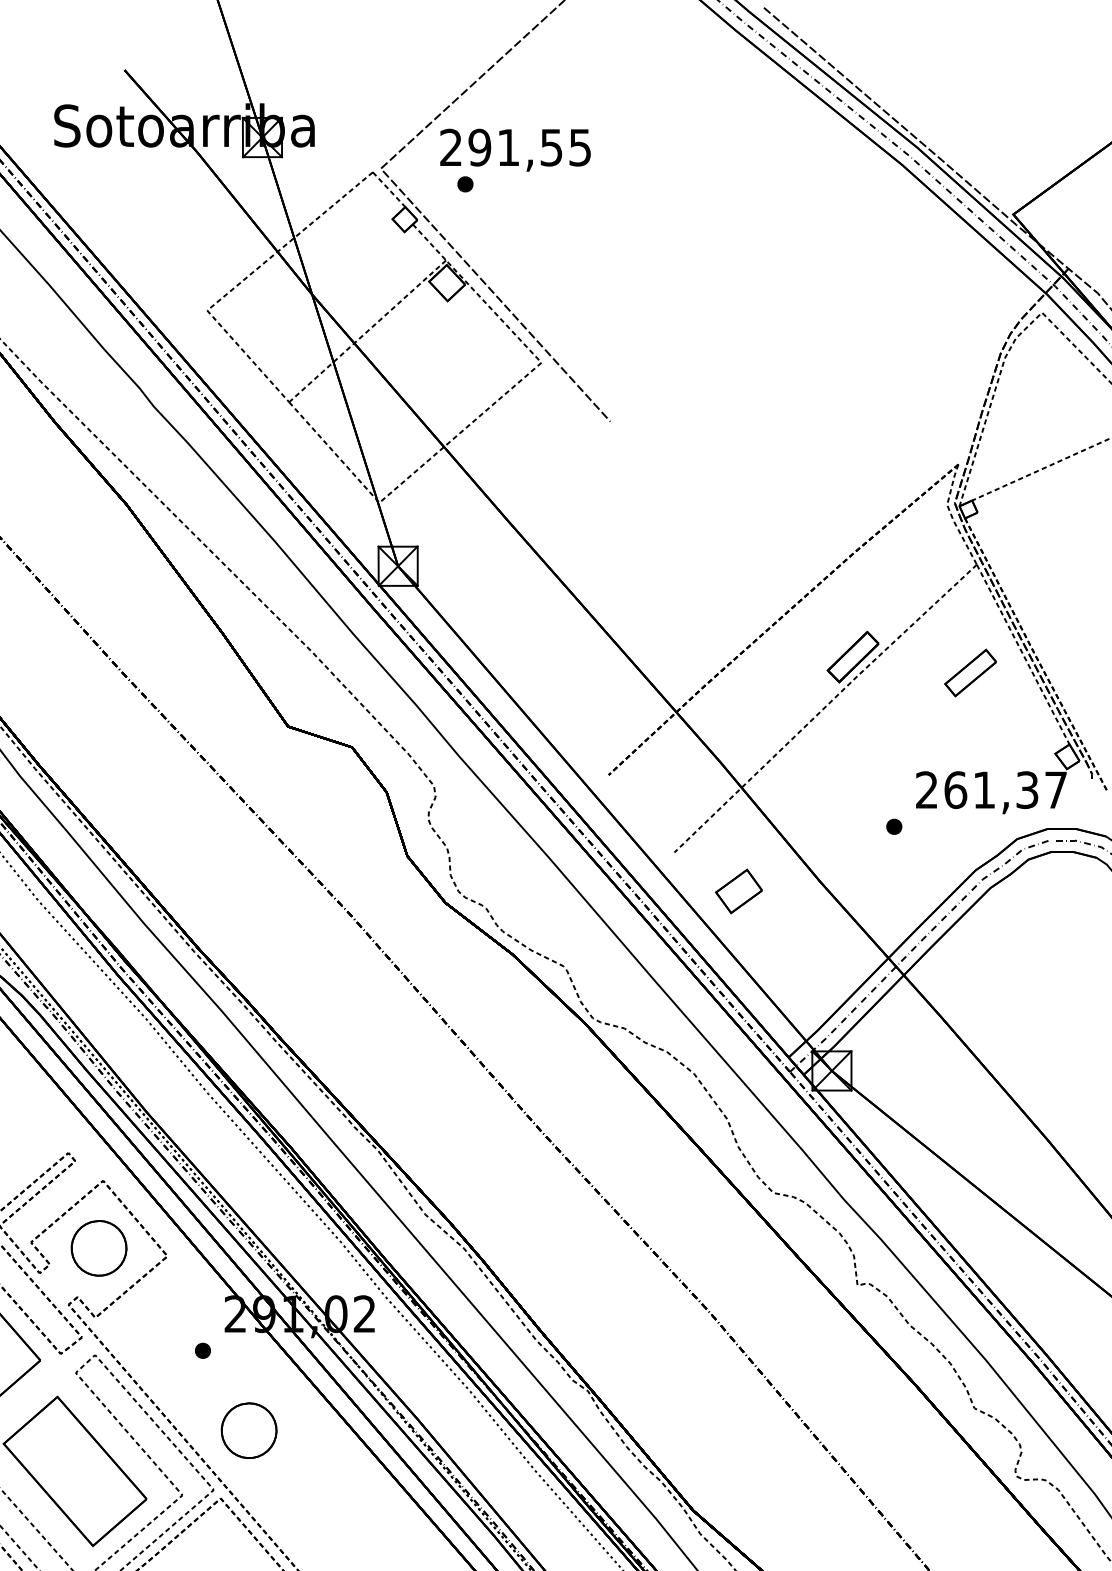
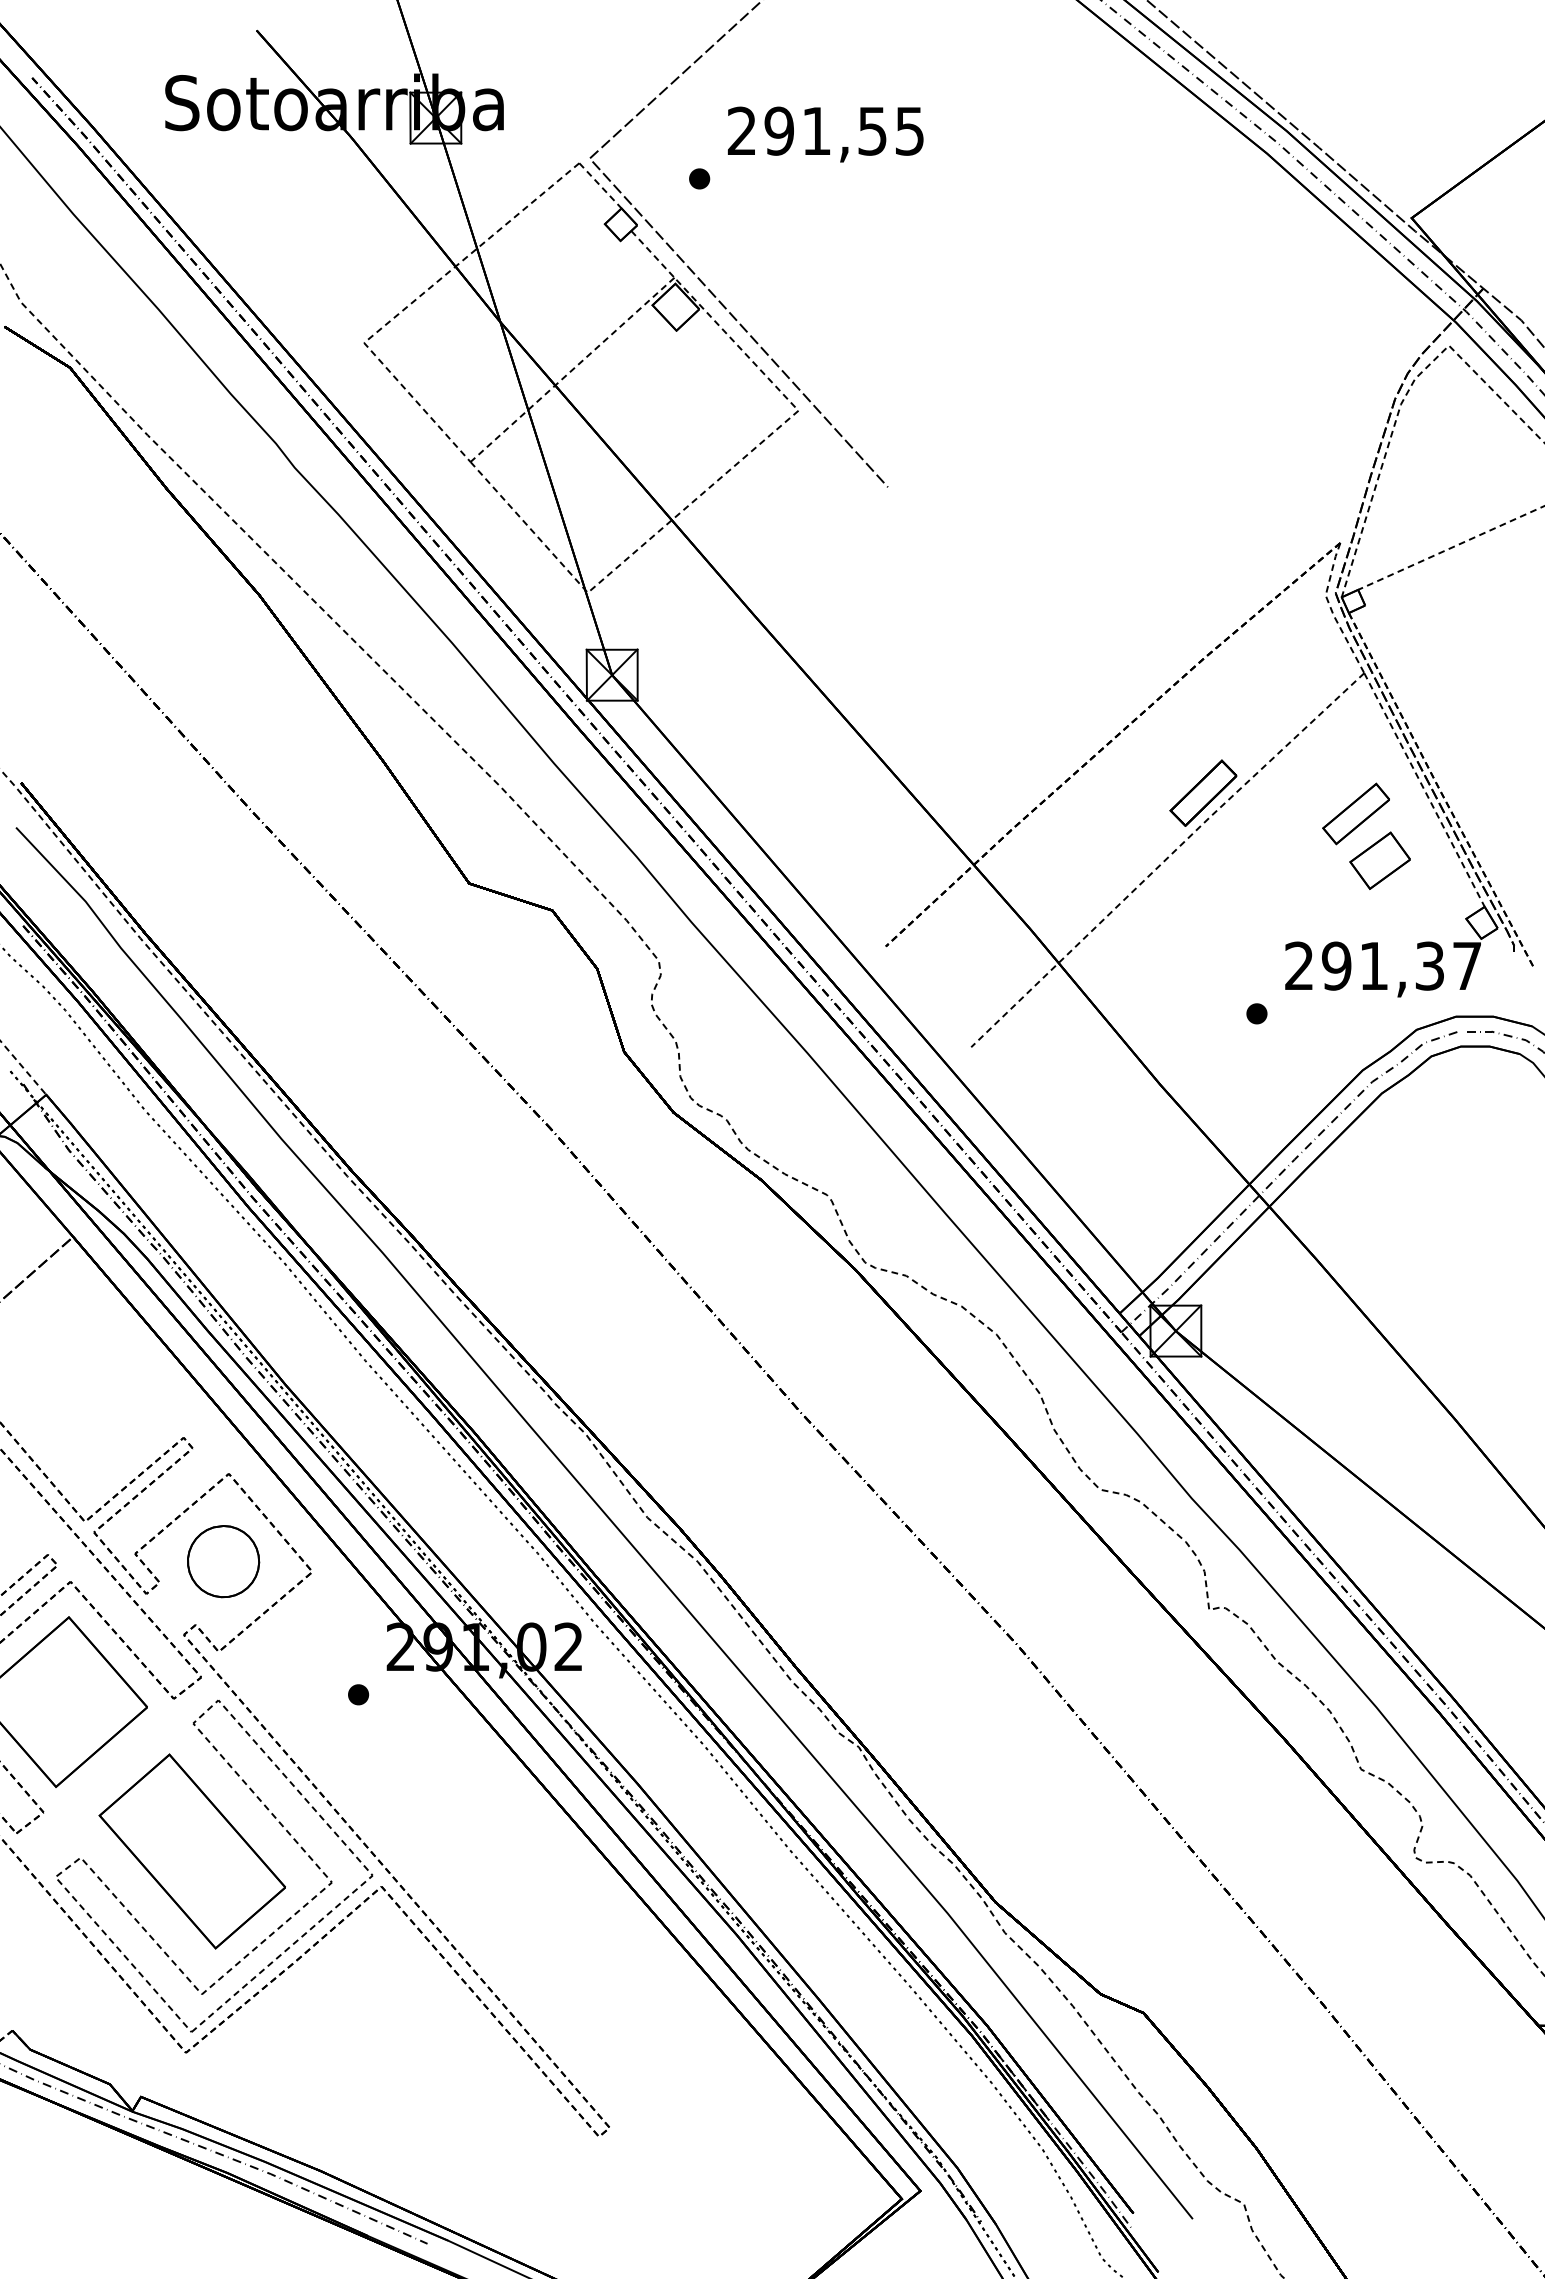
text: (515, 150) -> (825, 134), moved
text: (955, 789) -> (1336, 965), 261,37 -> 291,37
part: (738, 891) -> (1379, 860), moved
part: (249, 1430) -> (418, 1798), removed

